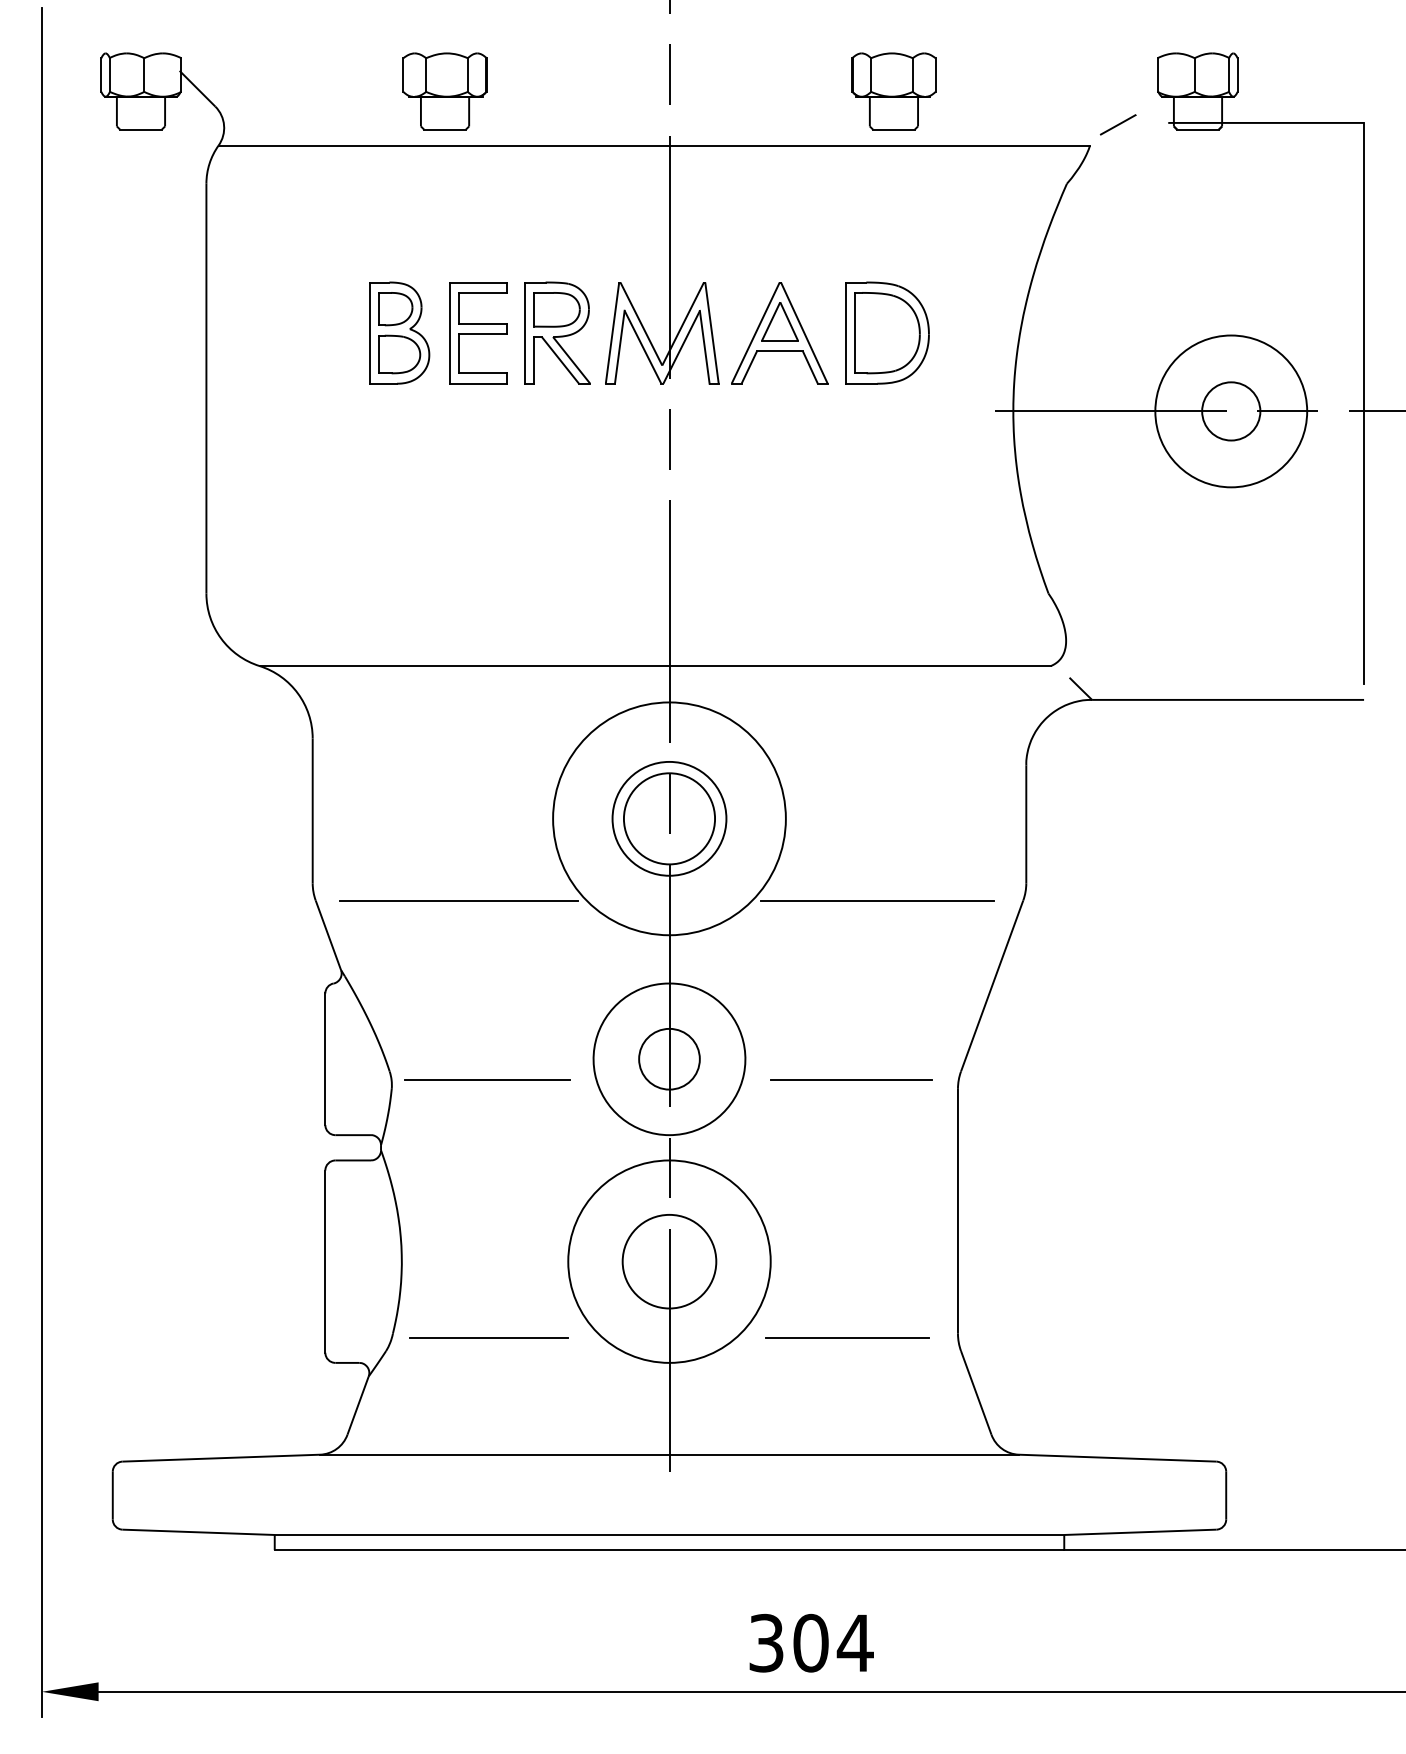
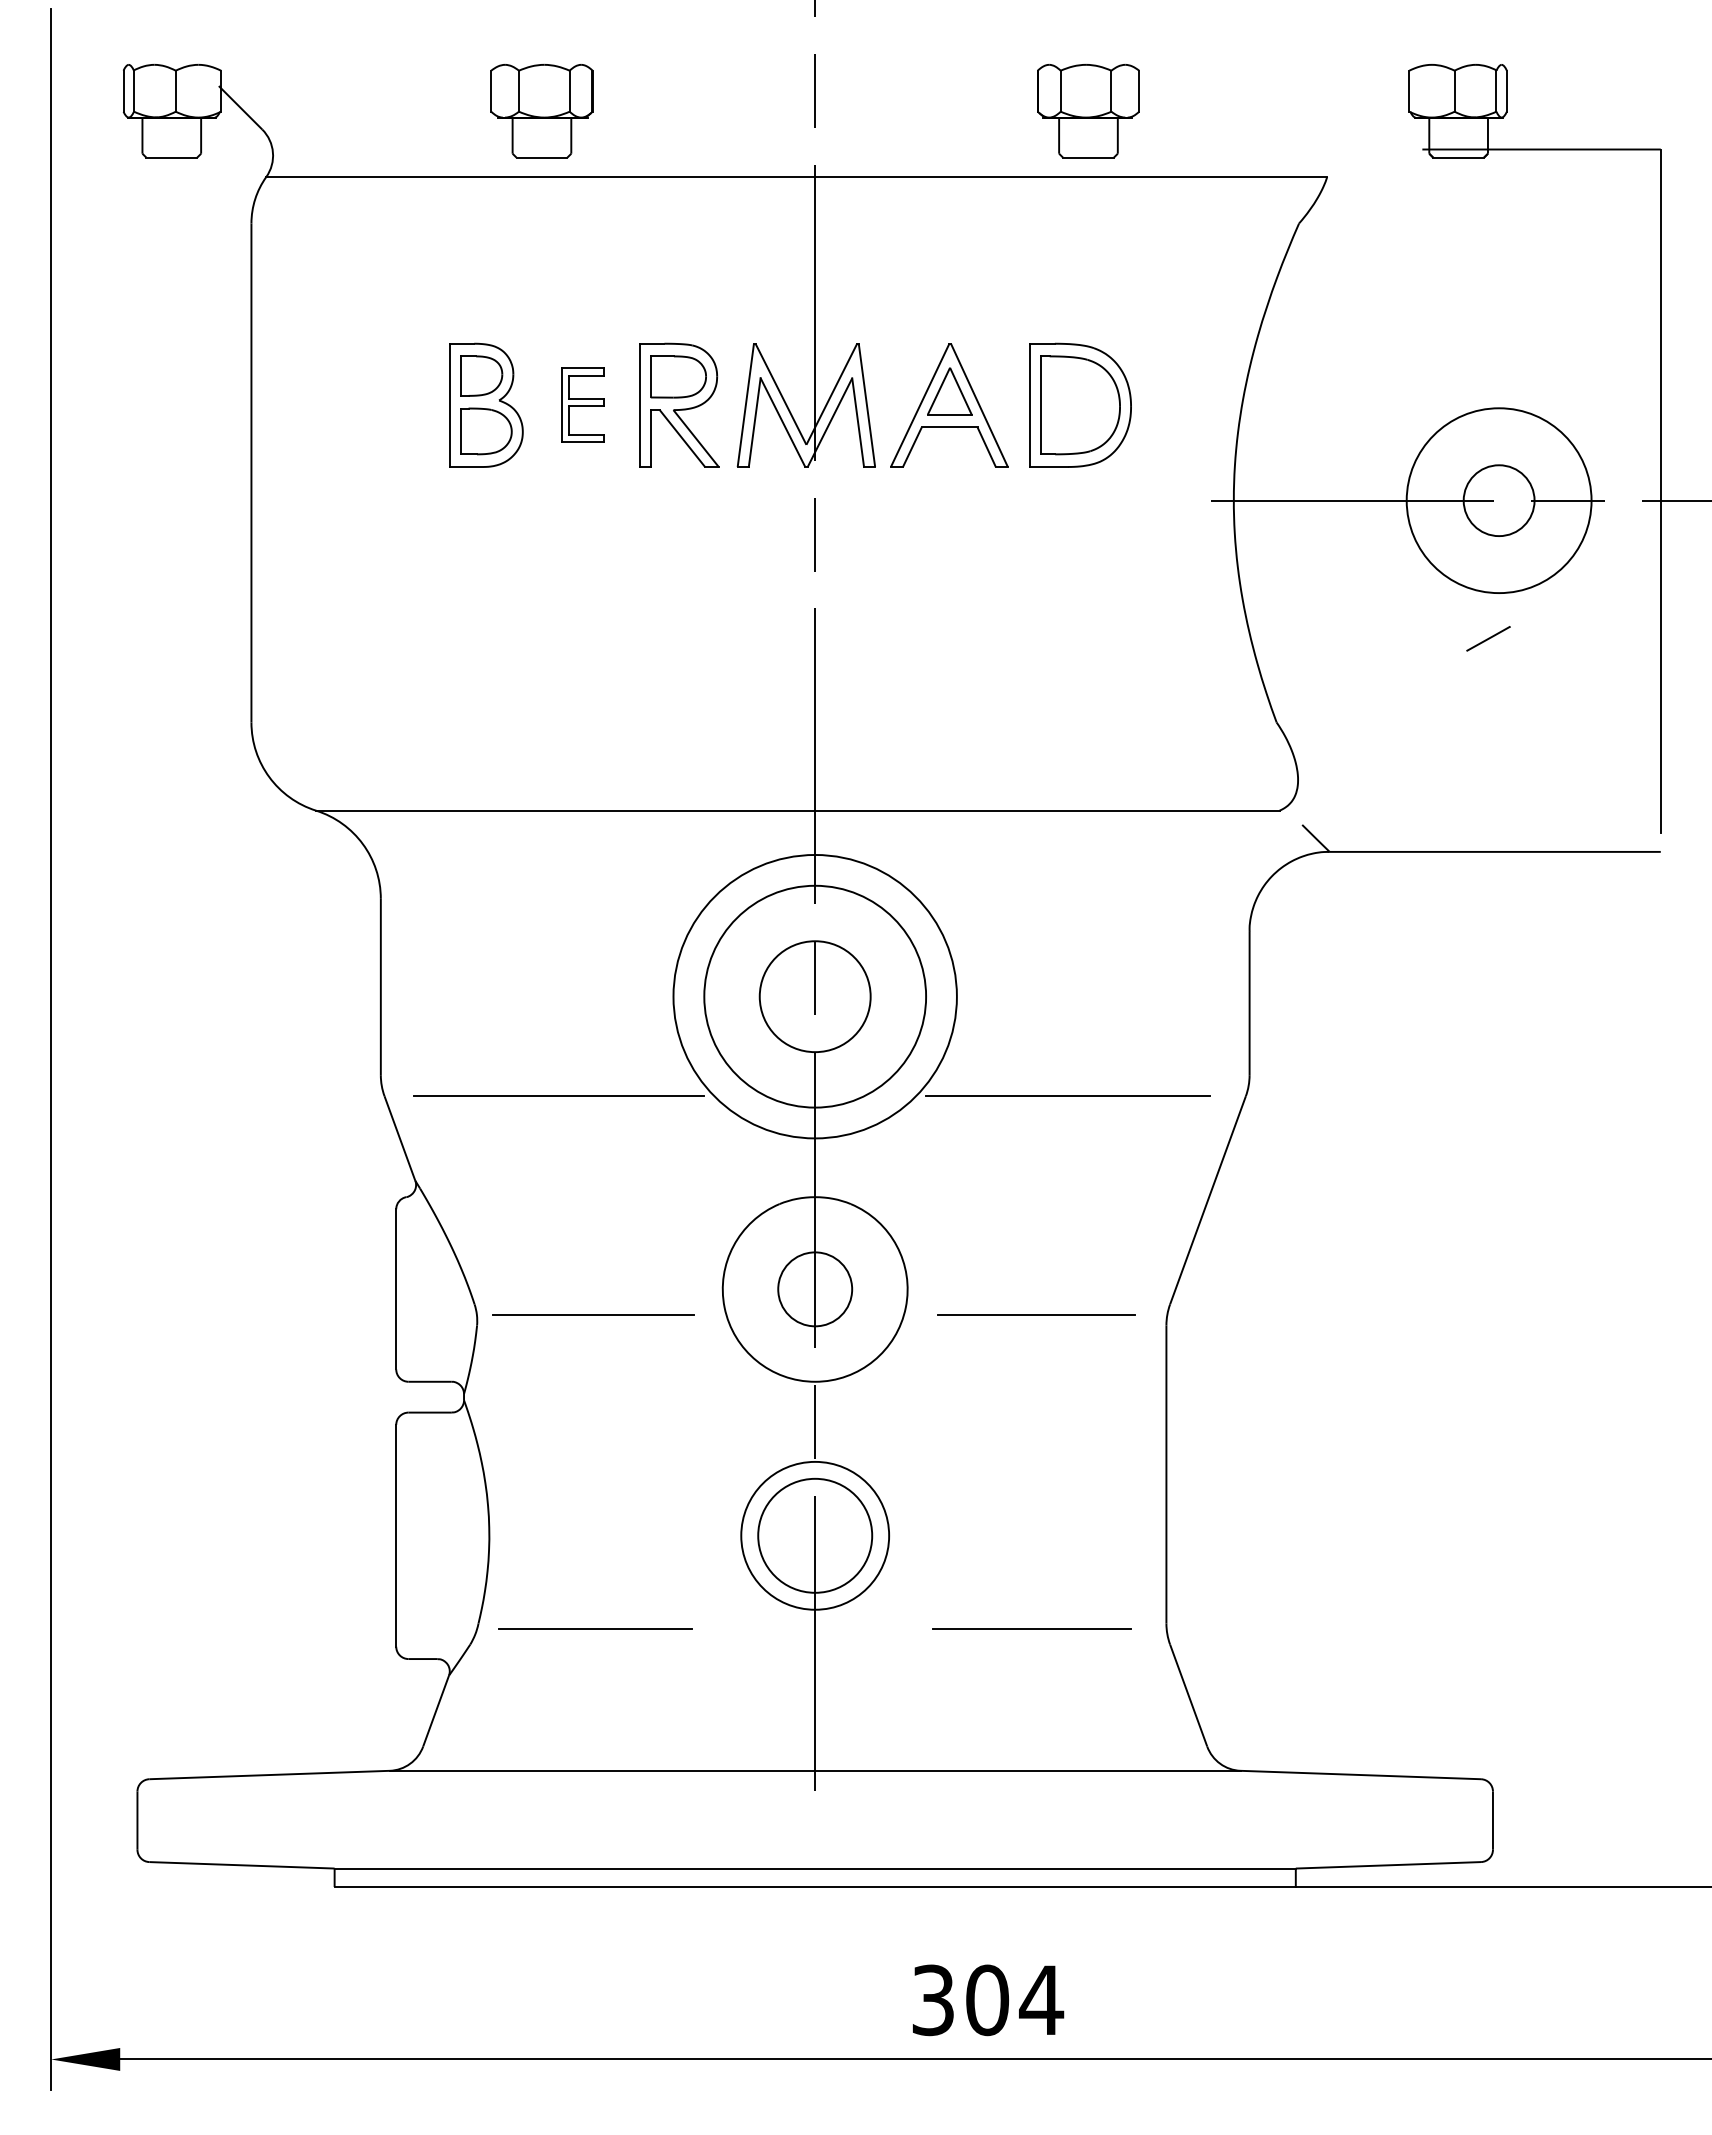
line: (1118, 124) -> (1488, 638), moved
part: (478, 333) -> (582, 405), size x0.6
circle: (668, 818) -> (814, 996), size x1.6
circle: (668, 1261) -> (814, 1535), size x0.6

